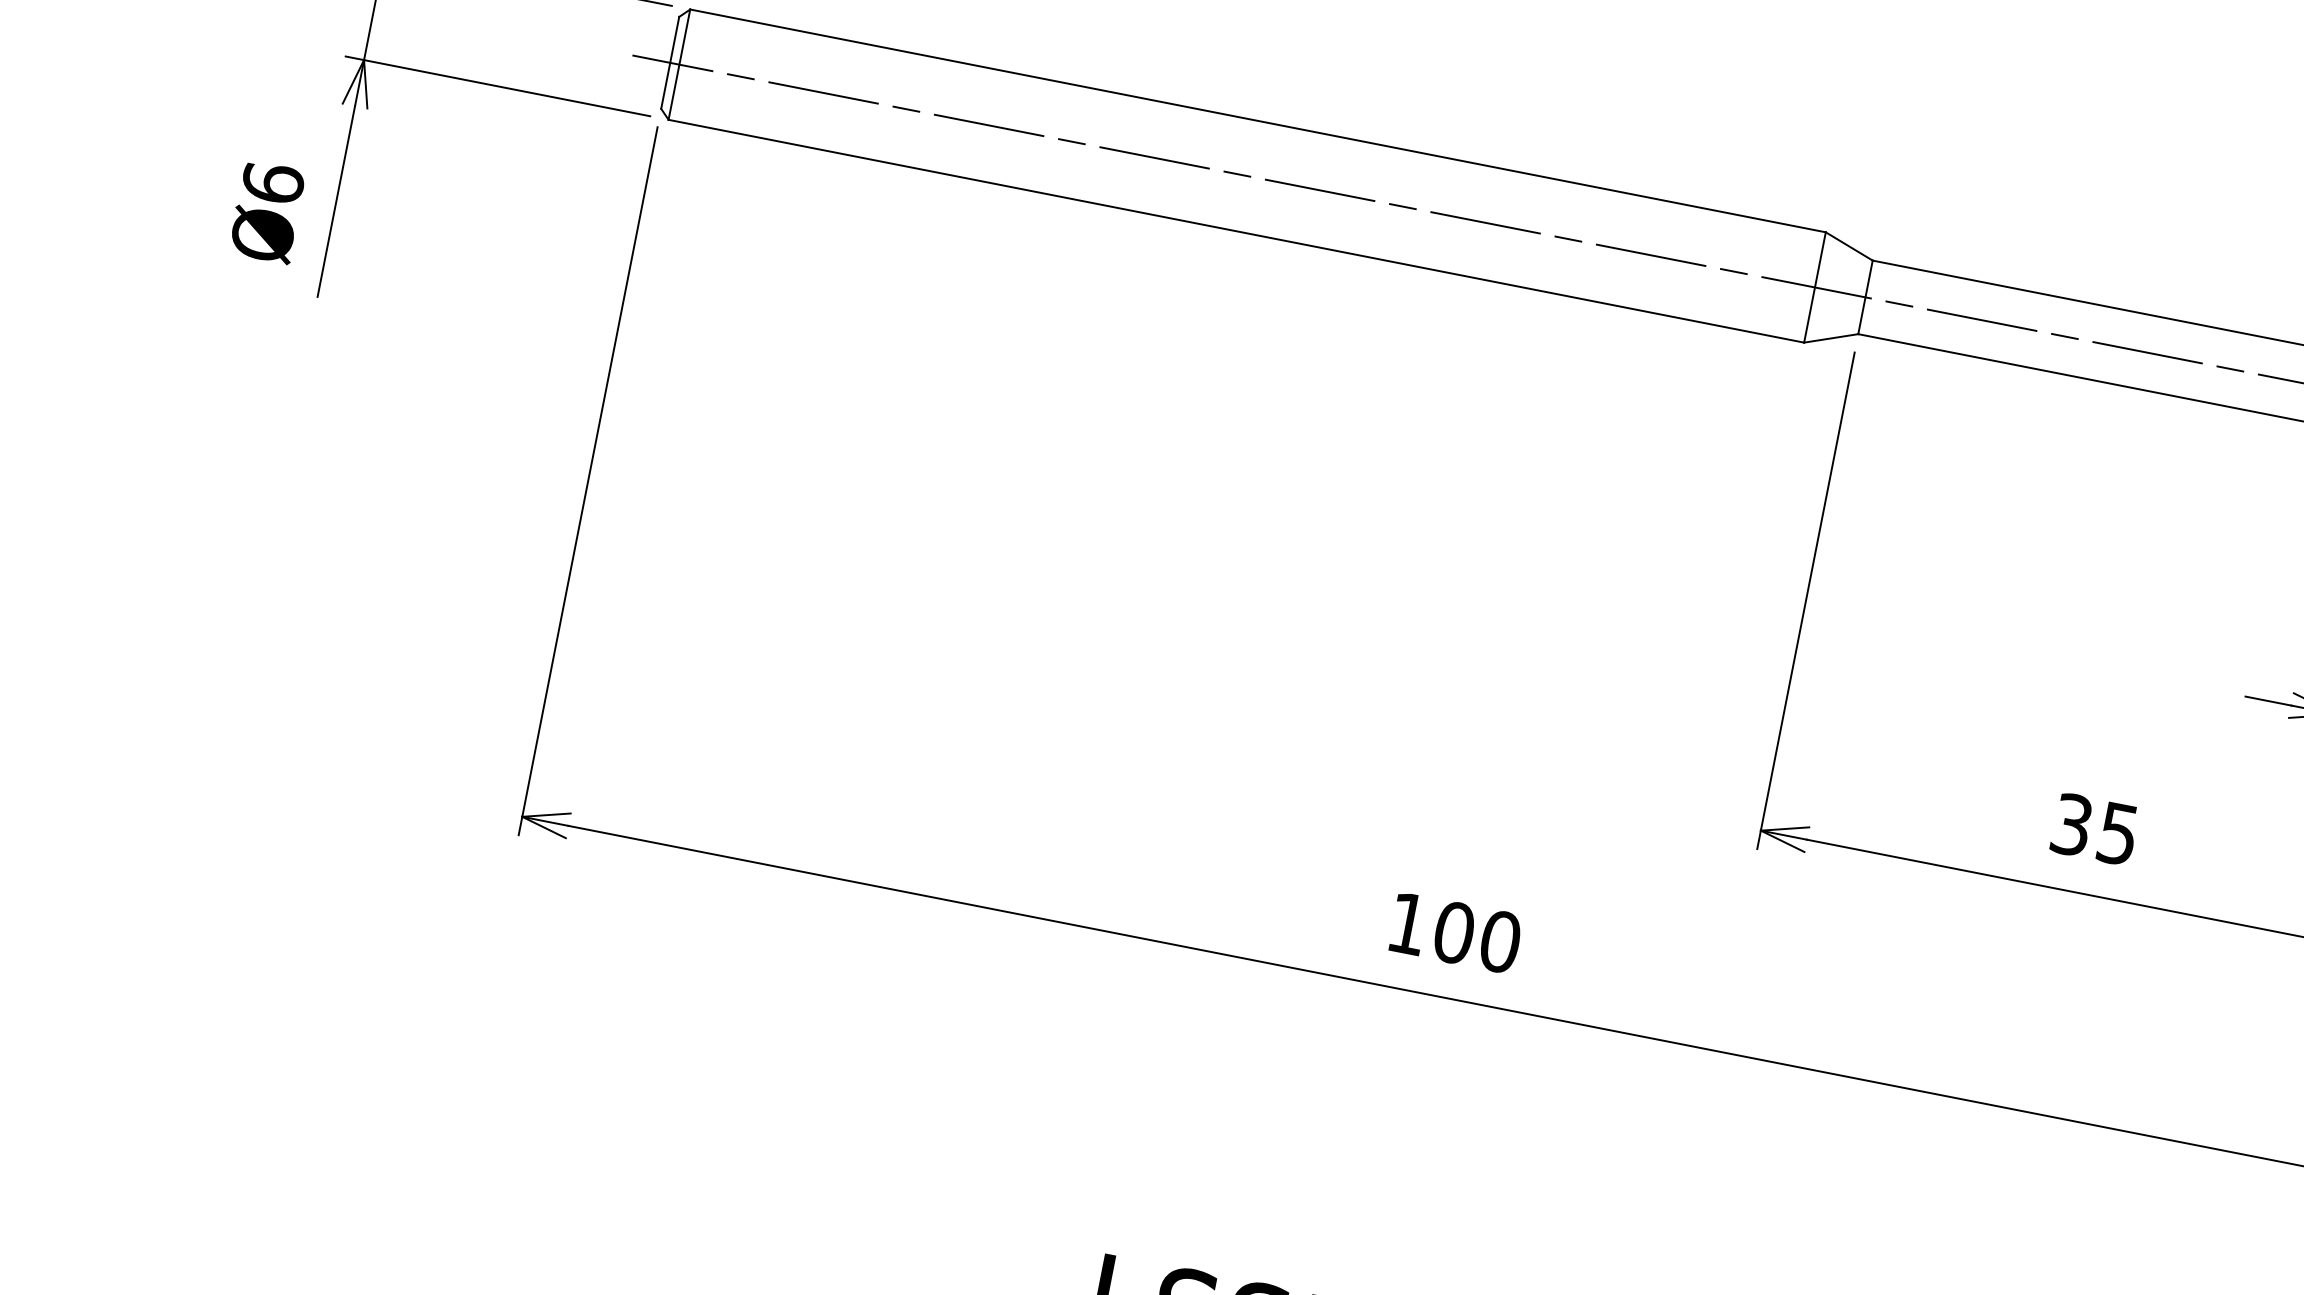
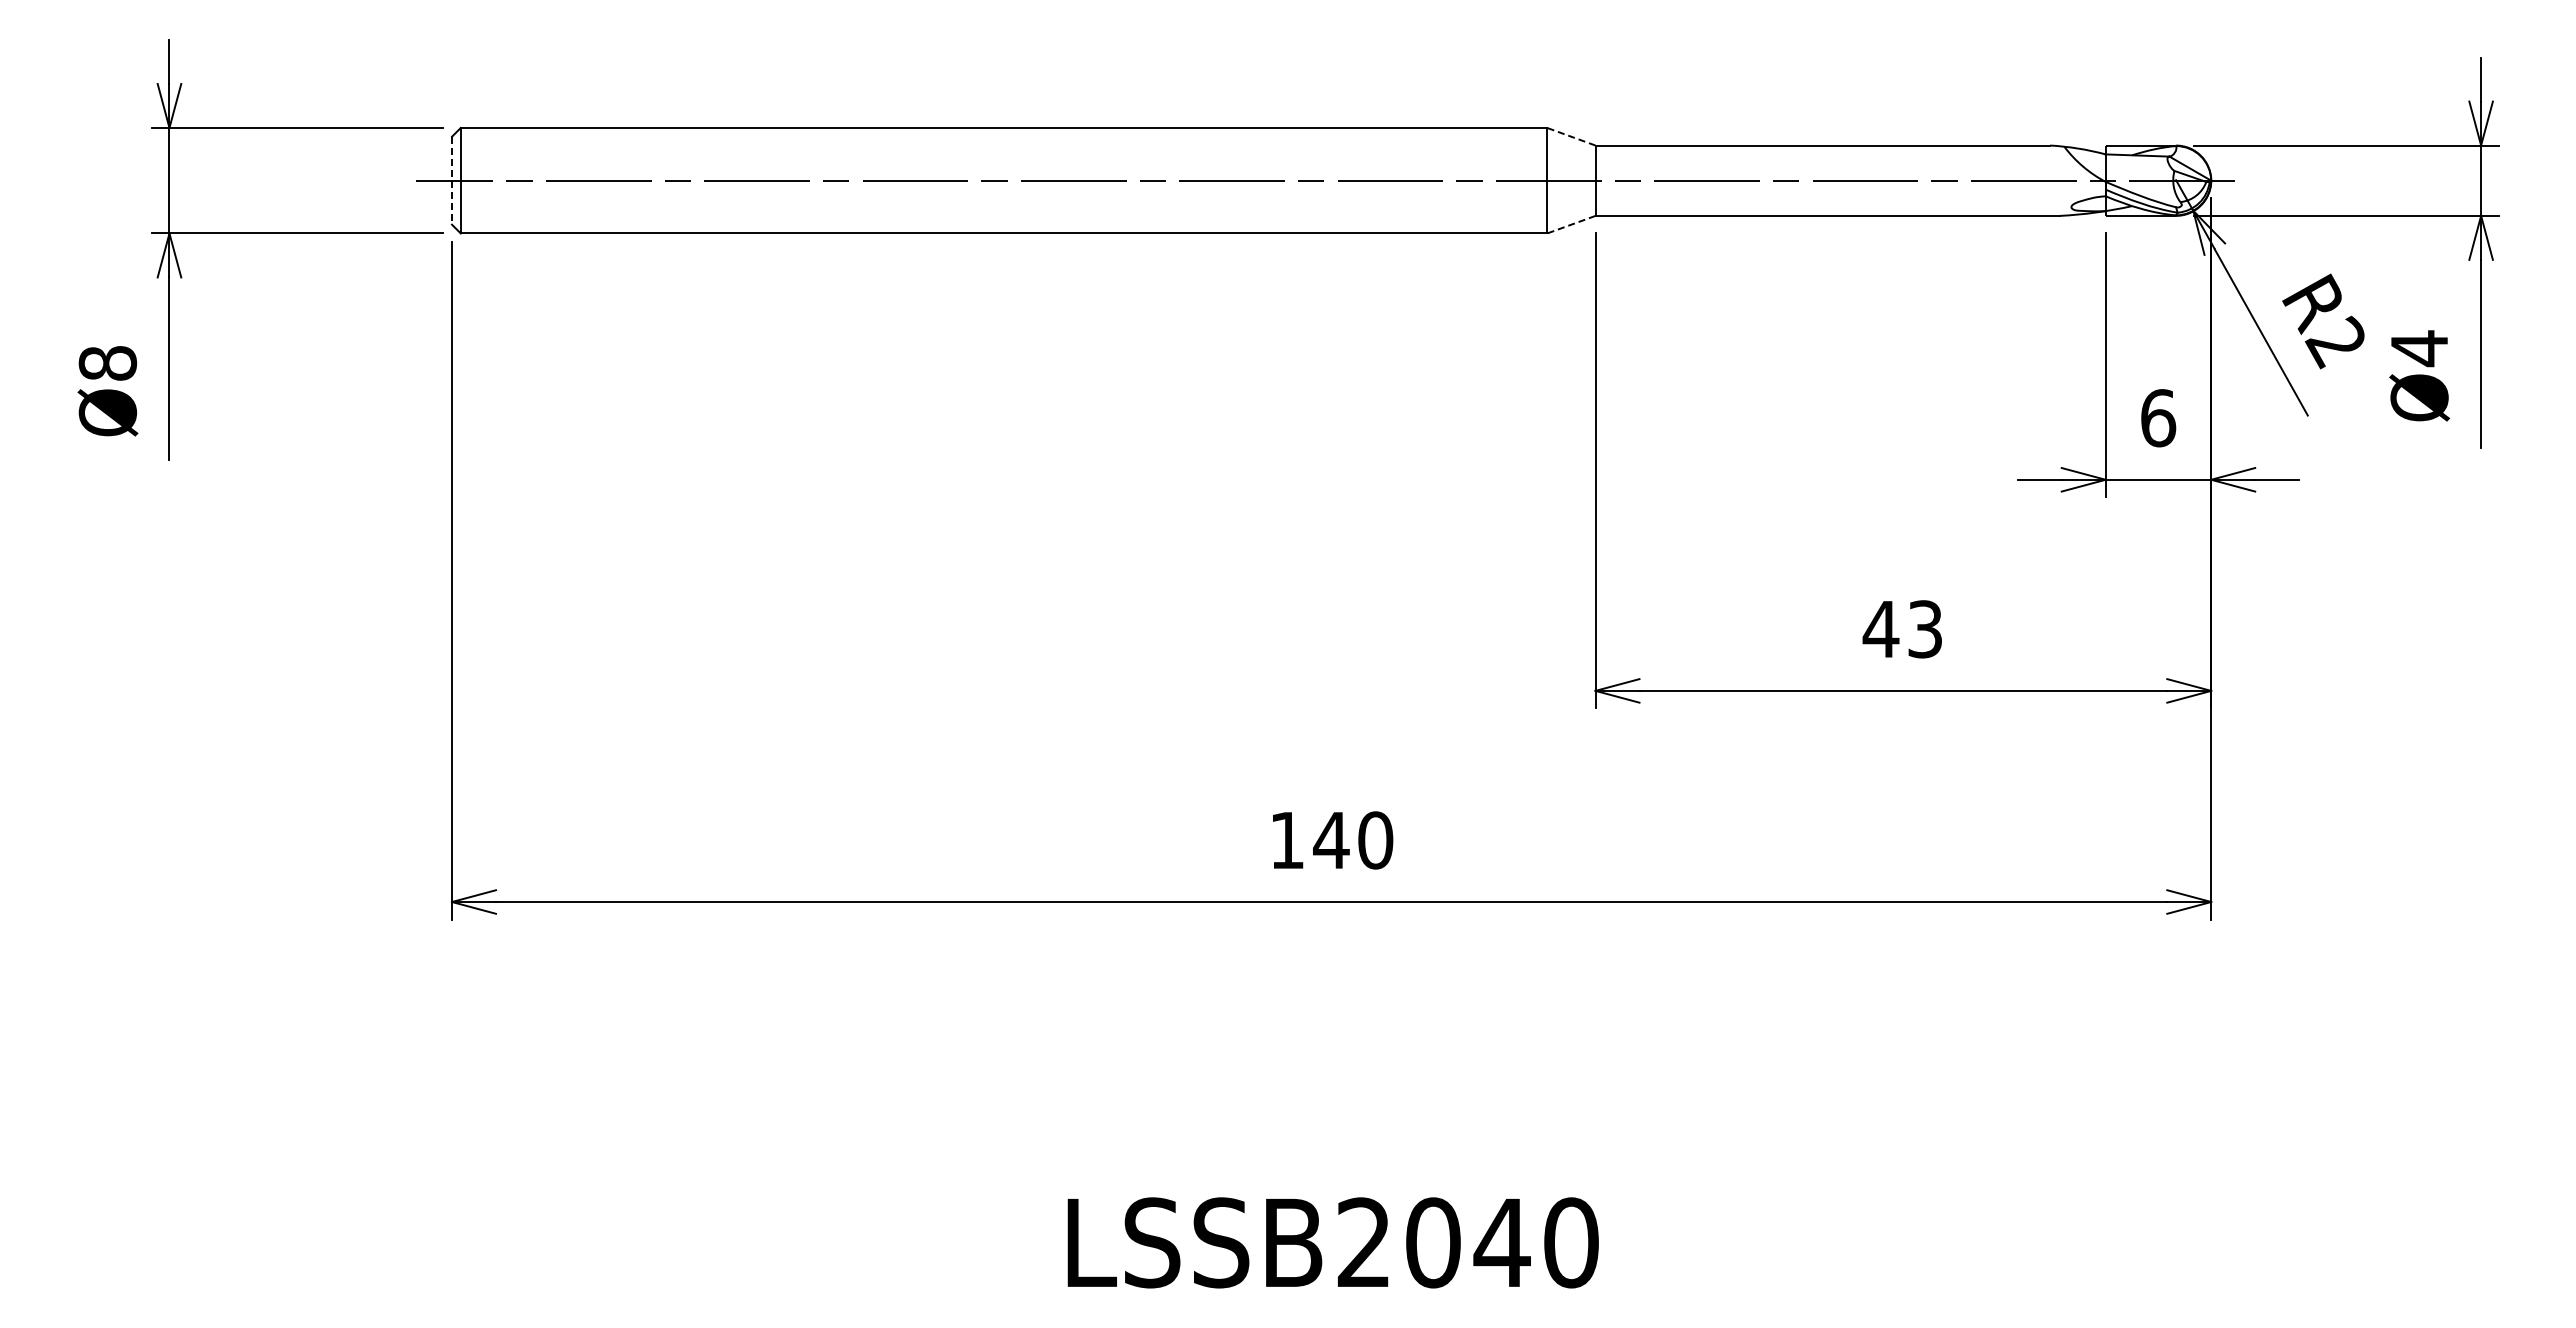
line: (670, 62) -> (452, 180), solid -> dashed
text: (272, 182) -> (107, 362), Ø6 -> Ø8
line: (1849, 246) -> (1571, 136), solid -> dashed
line: (1831, 338) -> (1571, 224), solid -> dashed
text: (2093, 829) -> (1901, 629), 35 -> 43
text: (1454, 932) -> (1331, 840), 100 -> 140

